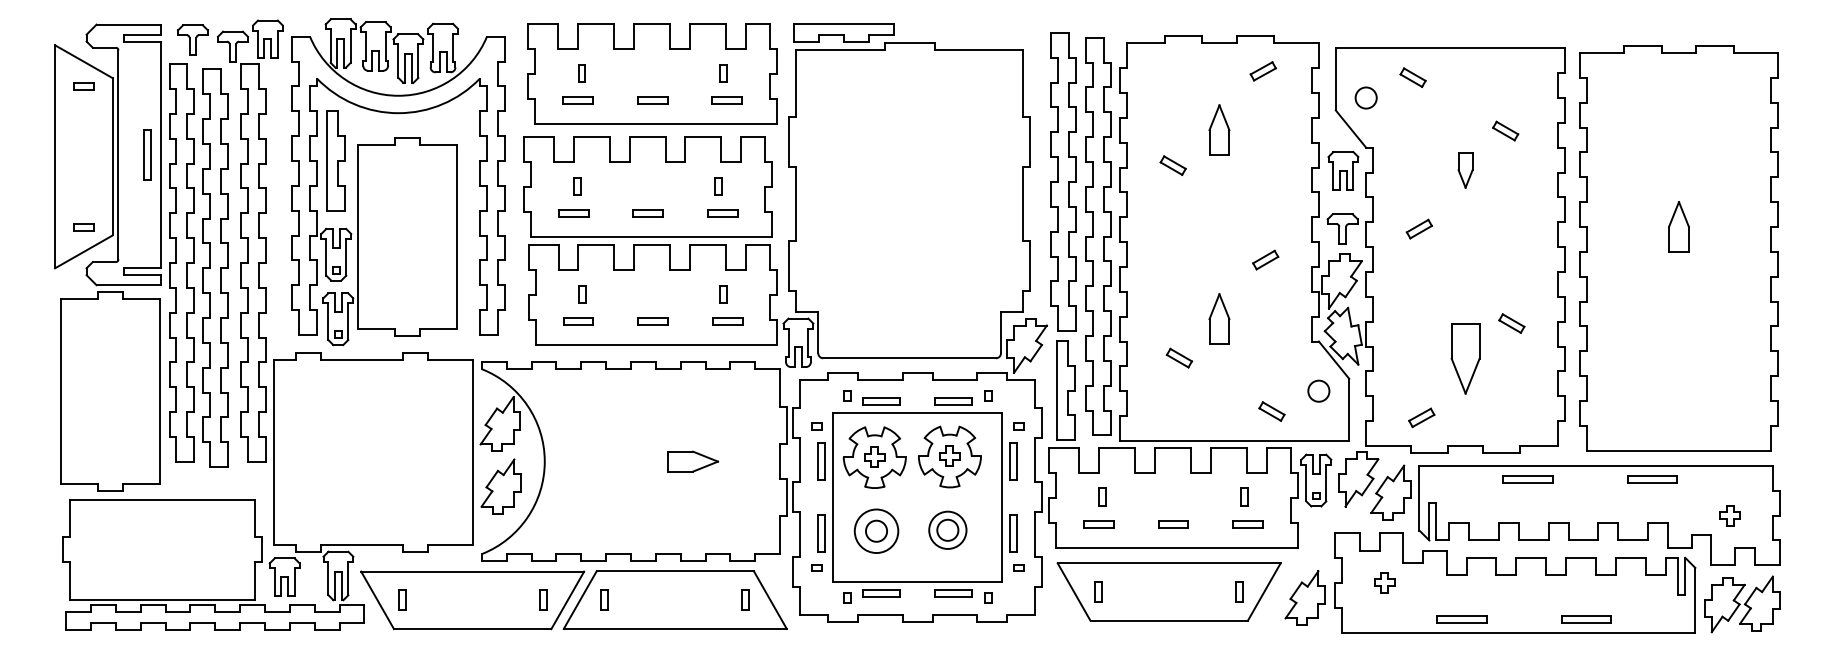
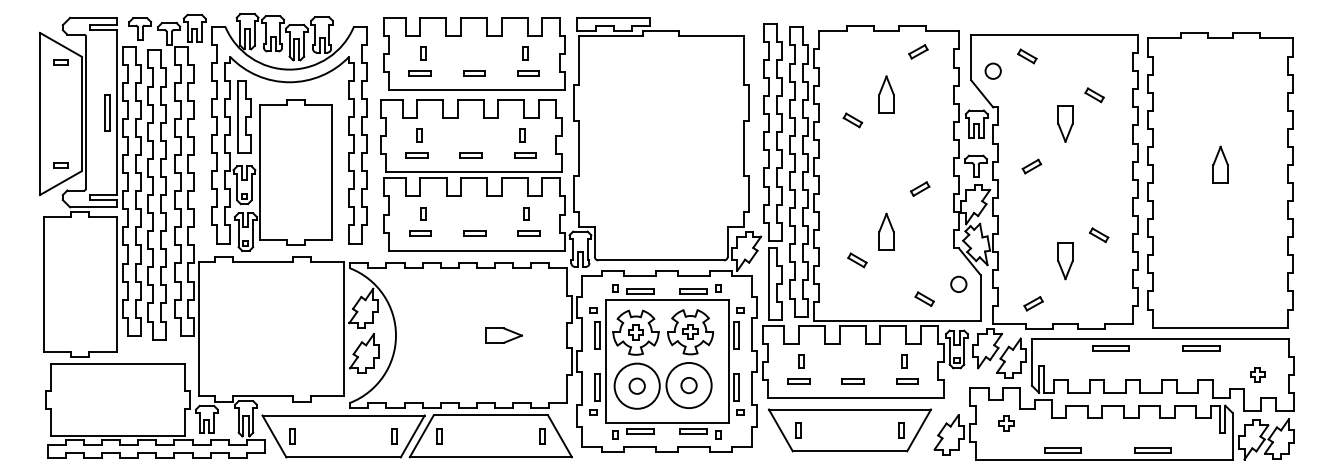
part: (1465, 169) -> (1065, 123), size x1.43
part: (1465, 359) -> (1065, 261), size x0.71
circle: (875, 530) -> (636, 385), size x1.43
circle: (947, 530) -> (688, 385), size x1.67

